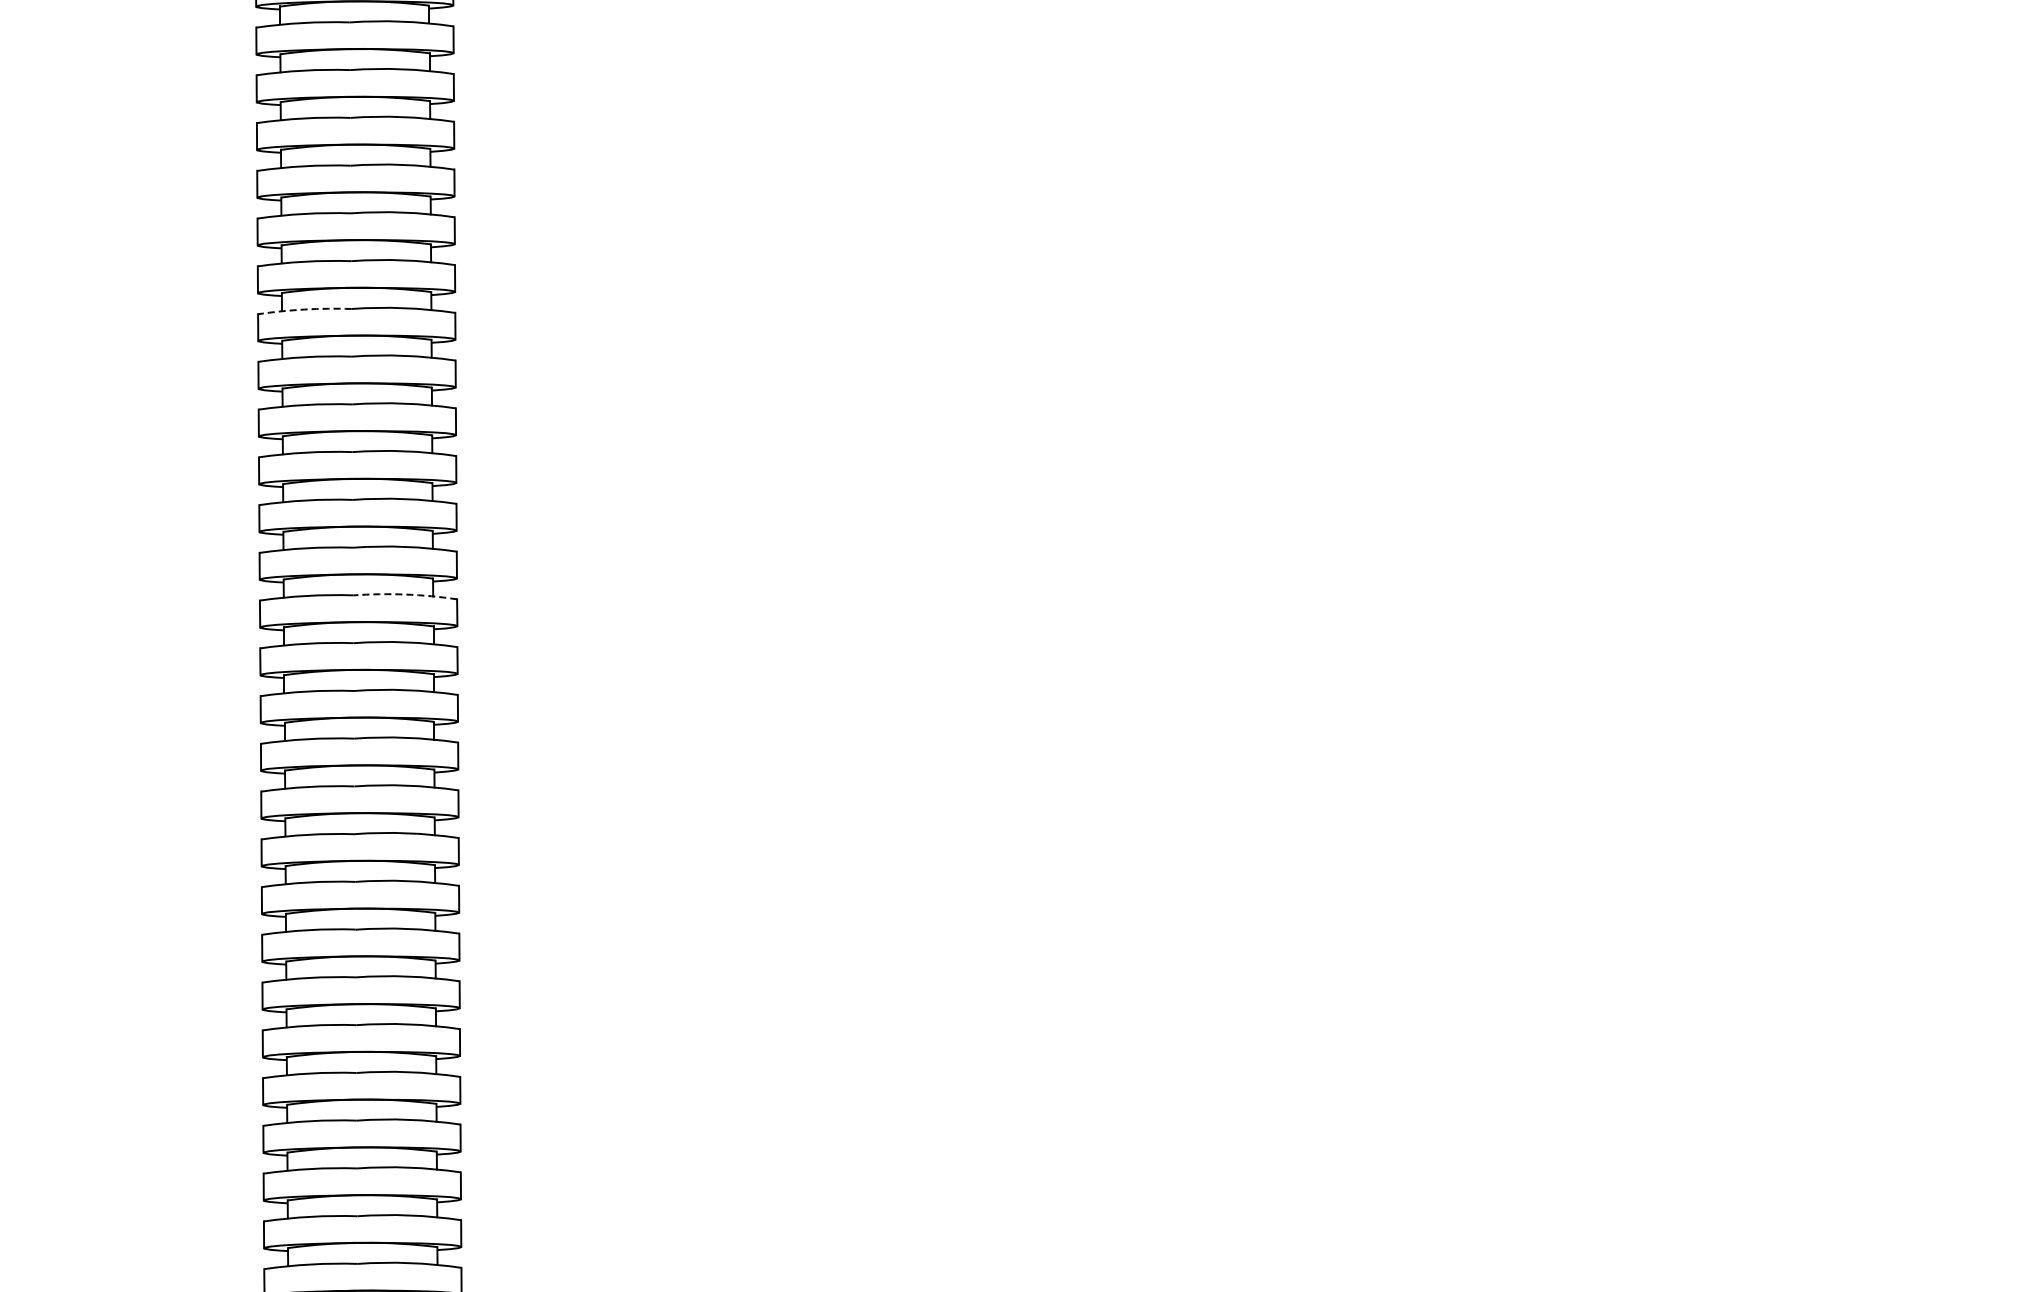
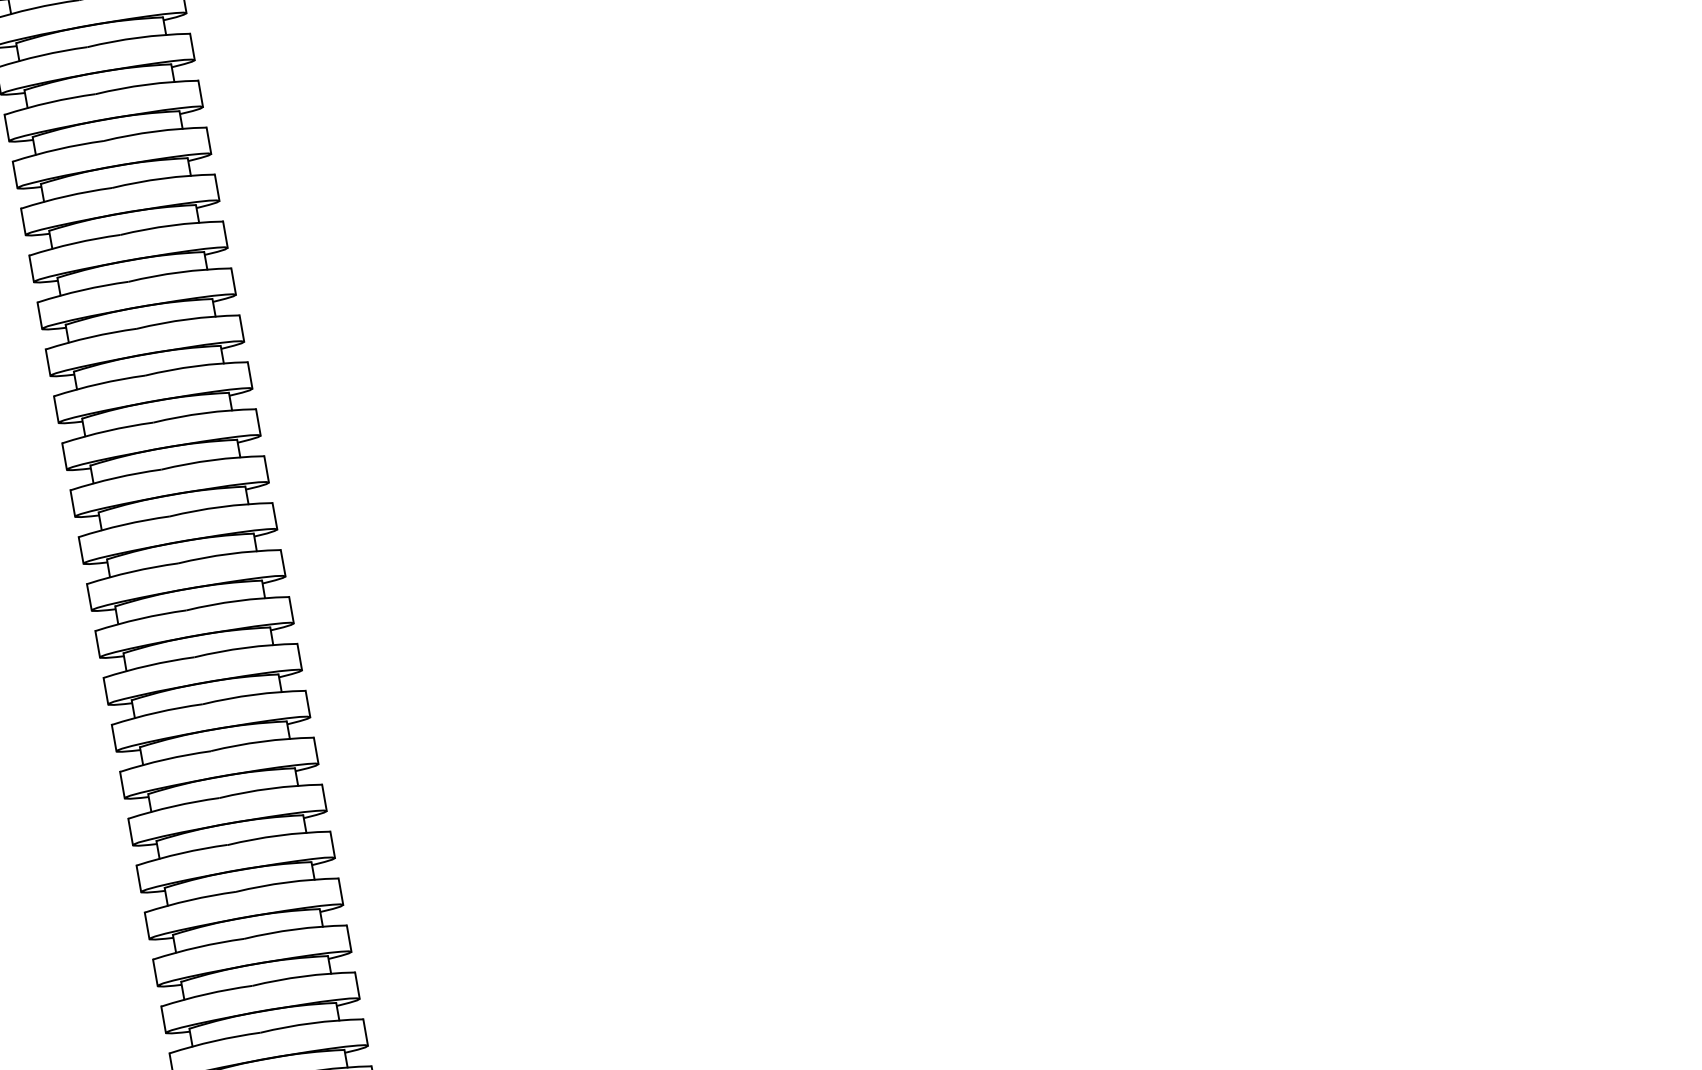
arc: (304, 309) -> (74, 243), dashed -> solid
arc: (405, 594) -> (220, 506), dashed -> solid

